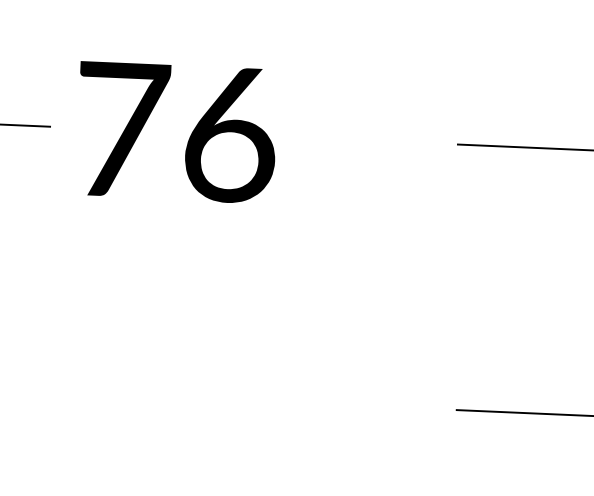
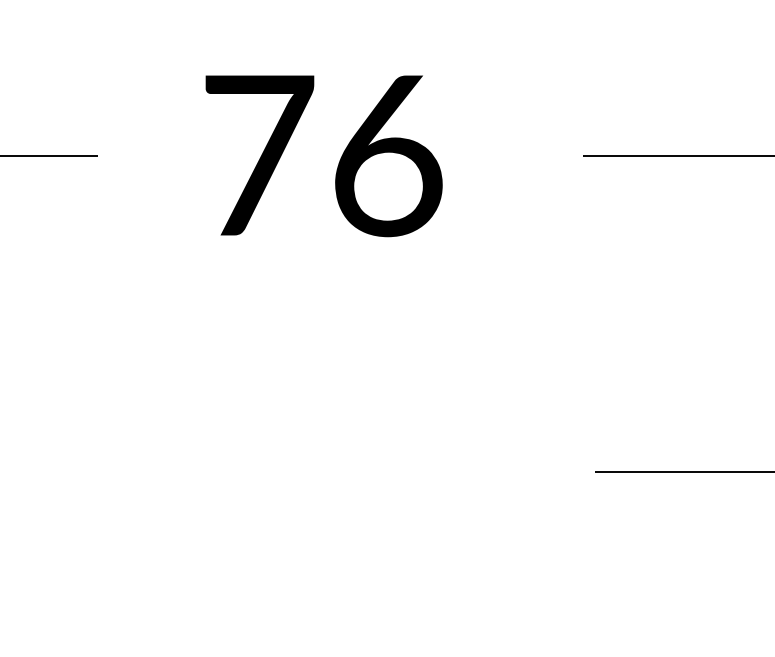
text: (176, 133) -> (323, 156), moved

